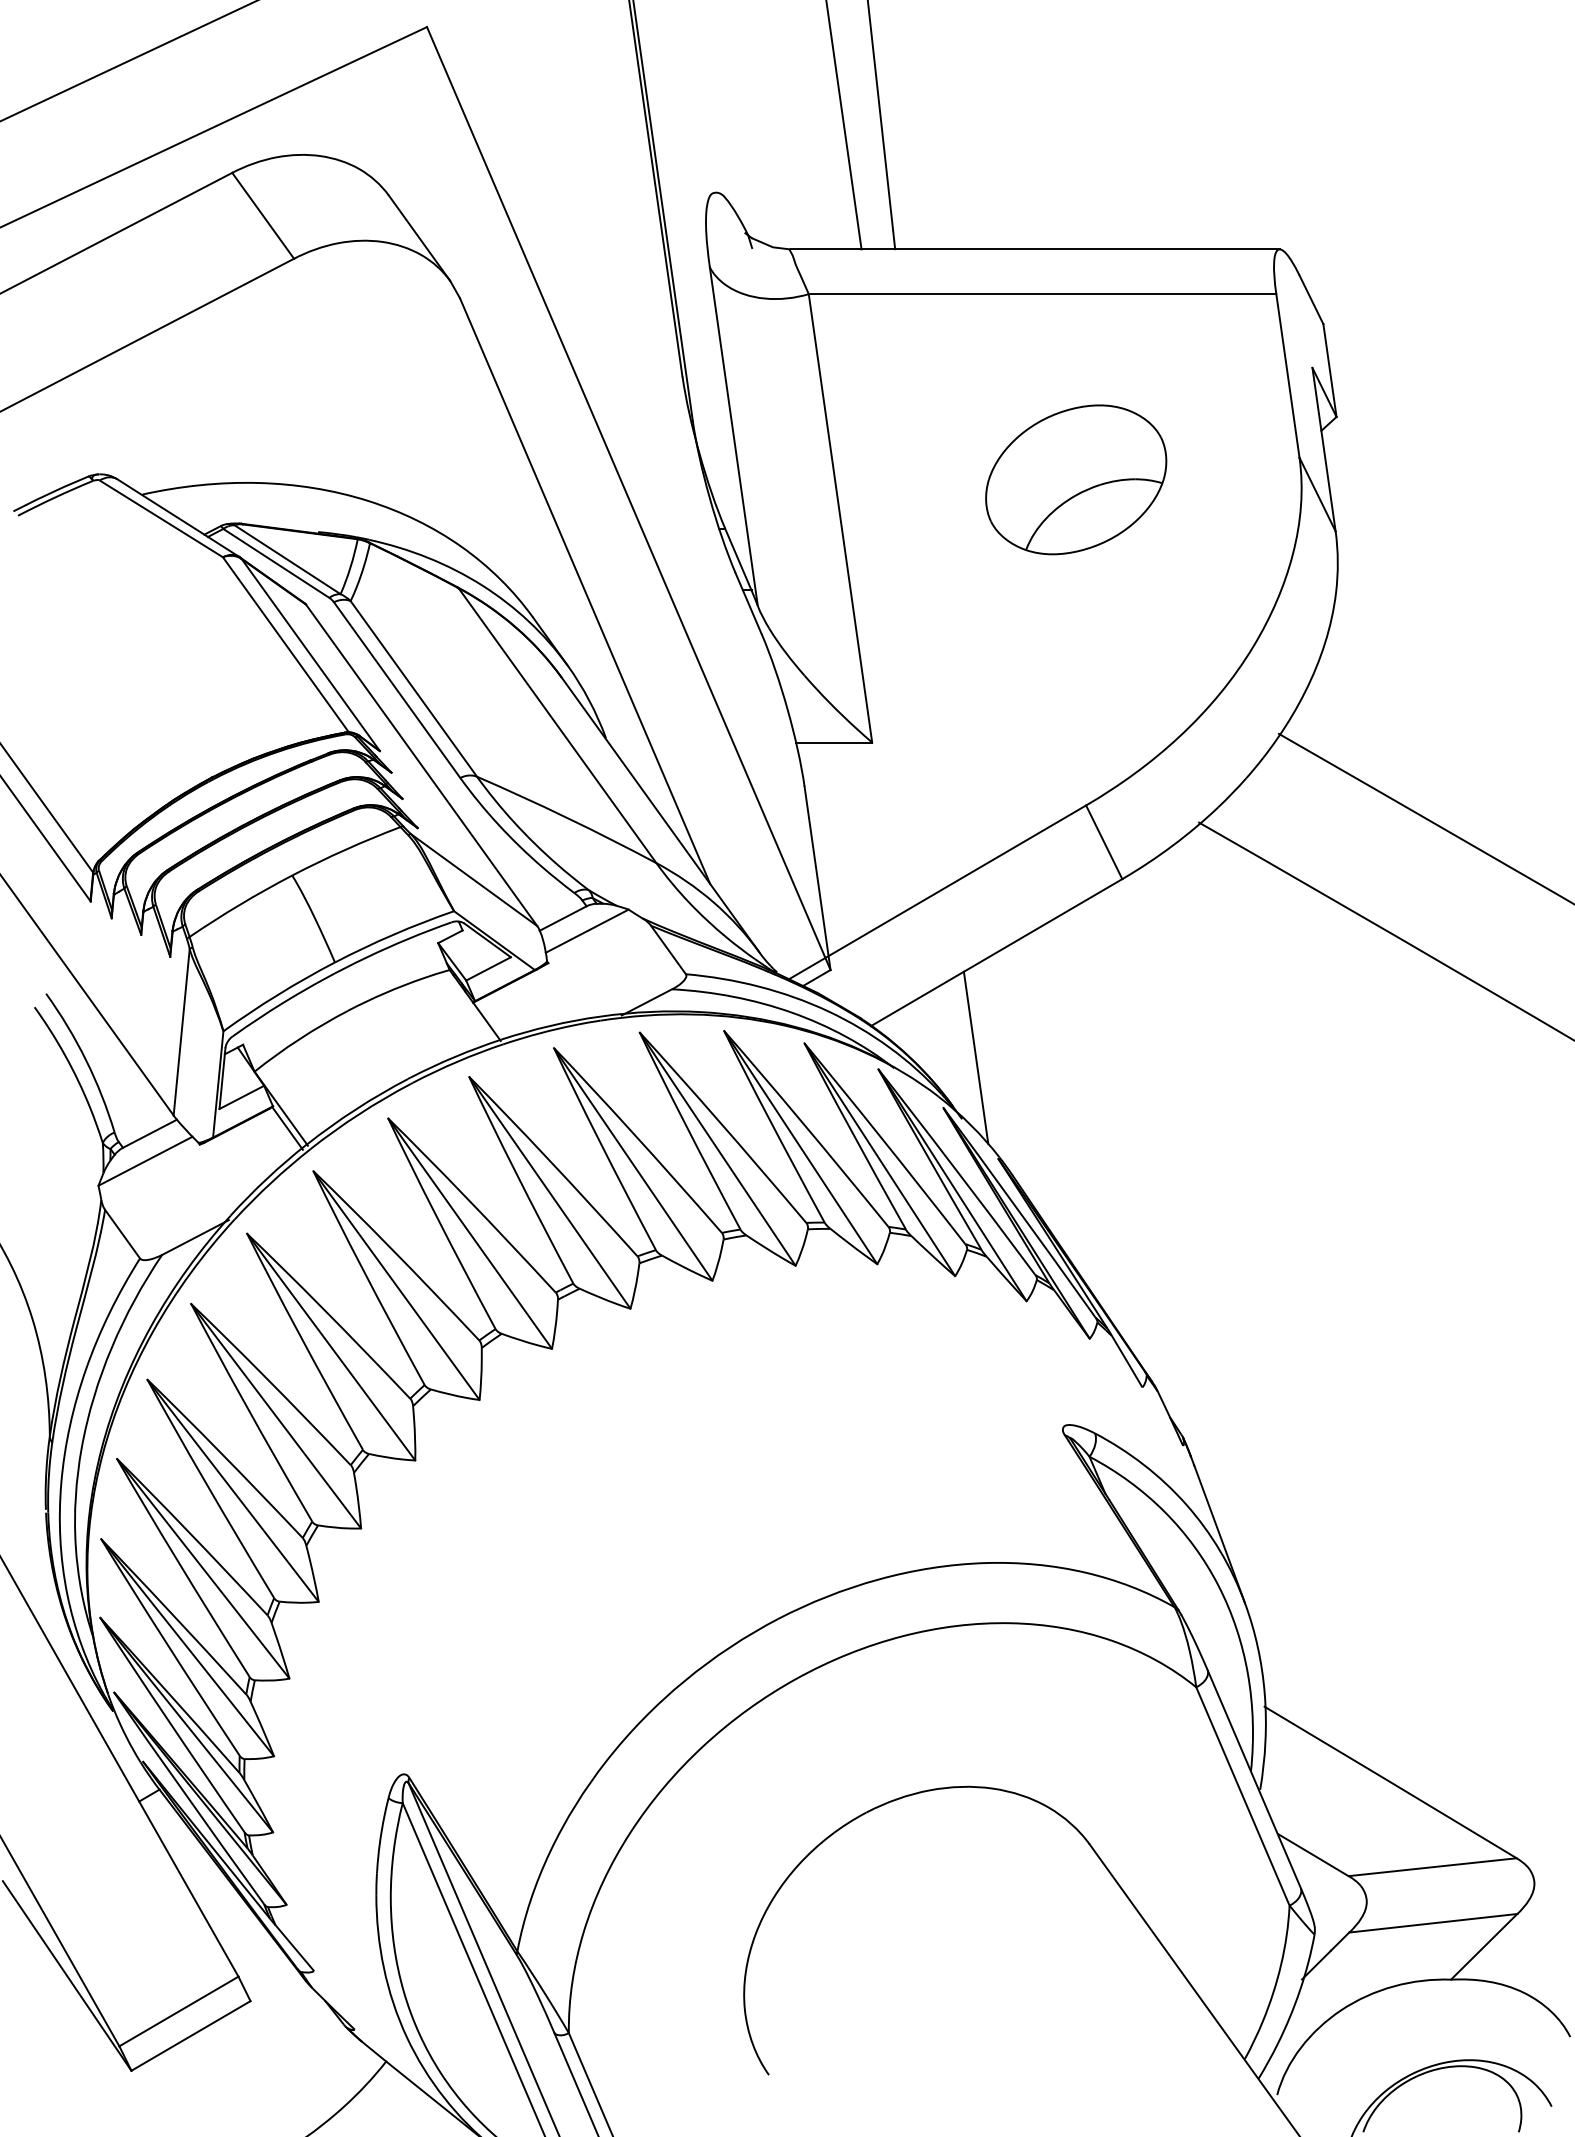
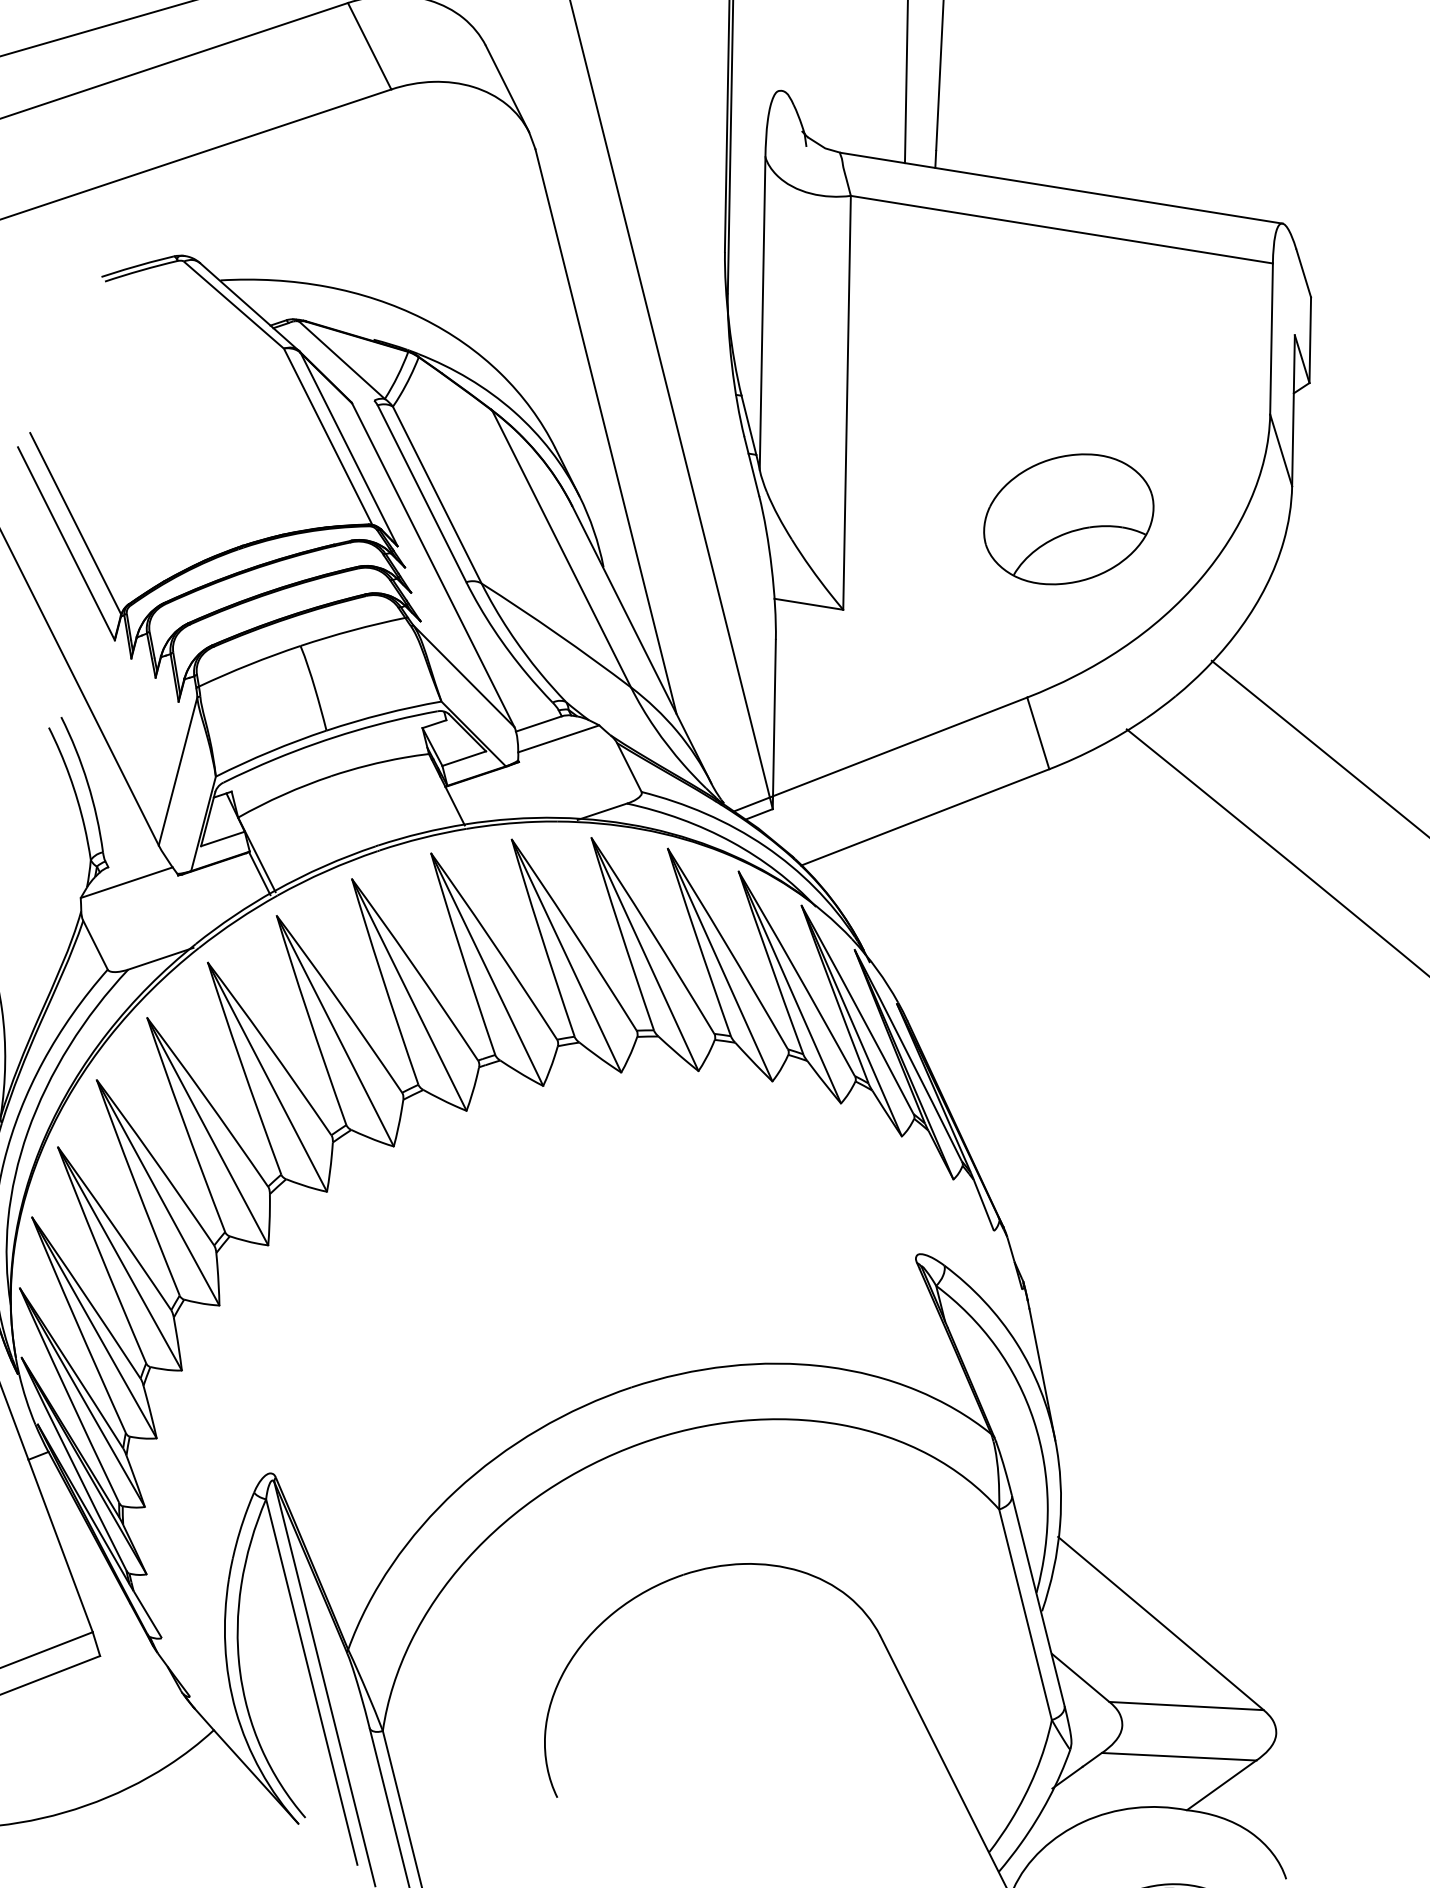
part: (1076, 479) -> (1069, 519), moved
line: (276, 562) -> (331, 361), removed
line: (975, 1057) -> (890, 909), removed
line: (149, 1133) -> (134, 858), removed

